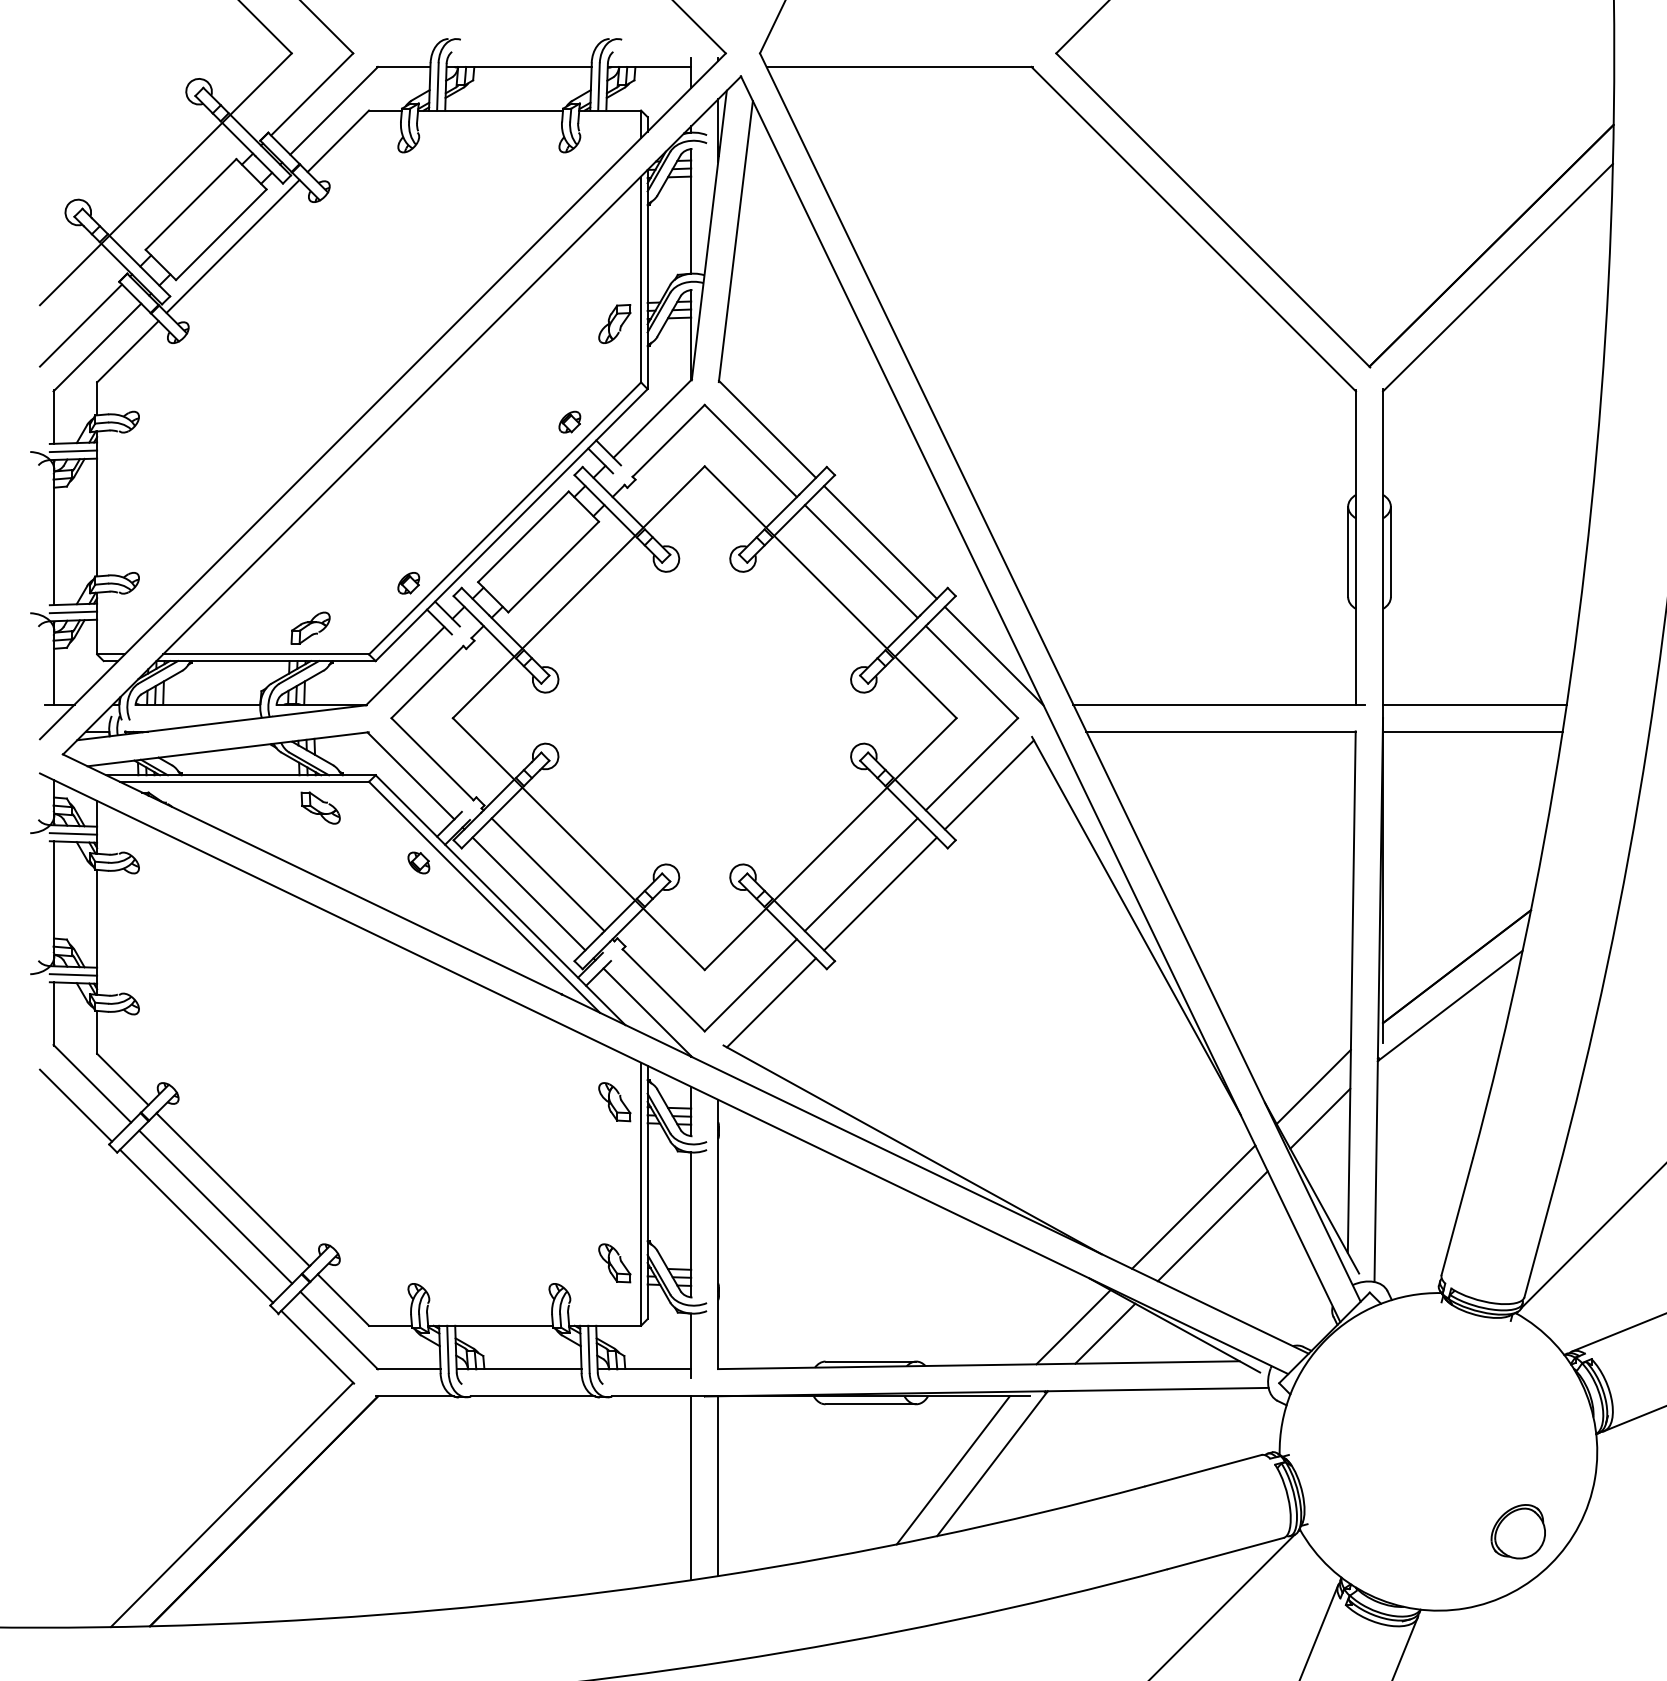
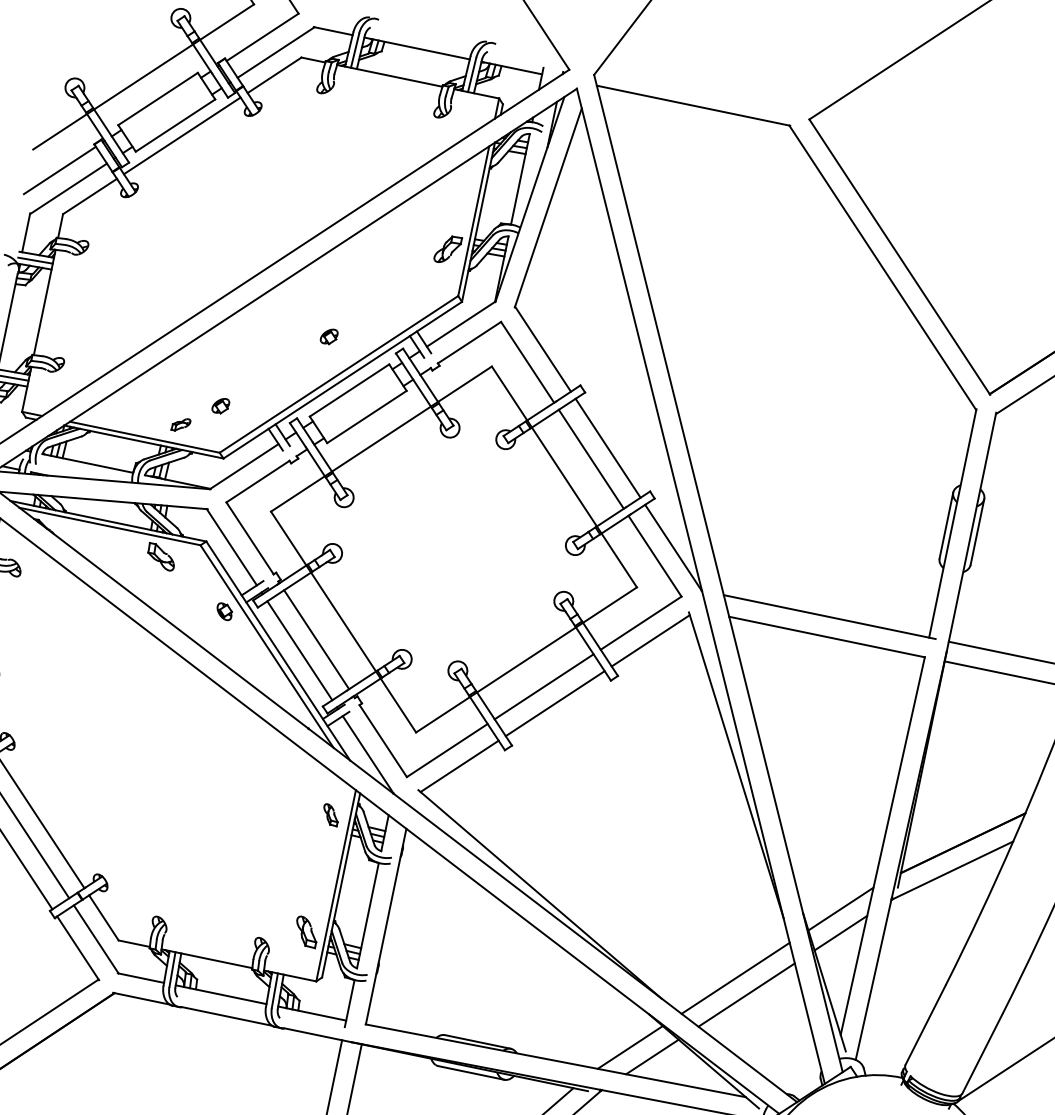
part: (569, 421) -> (329, 336), moved
part: (408, 583) -> (220, 405), moved
part: (310, 627) -> (181, 424), size x0.6
part: (614, 1102) -> (330, 815), size x0.7

